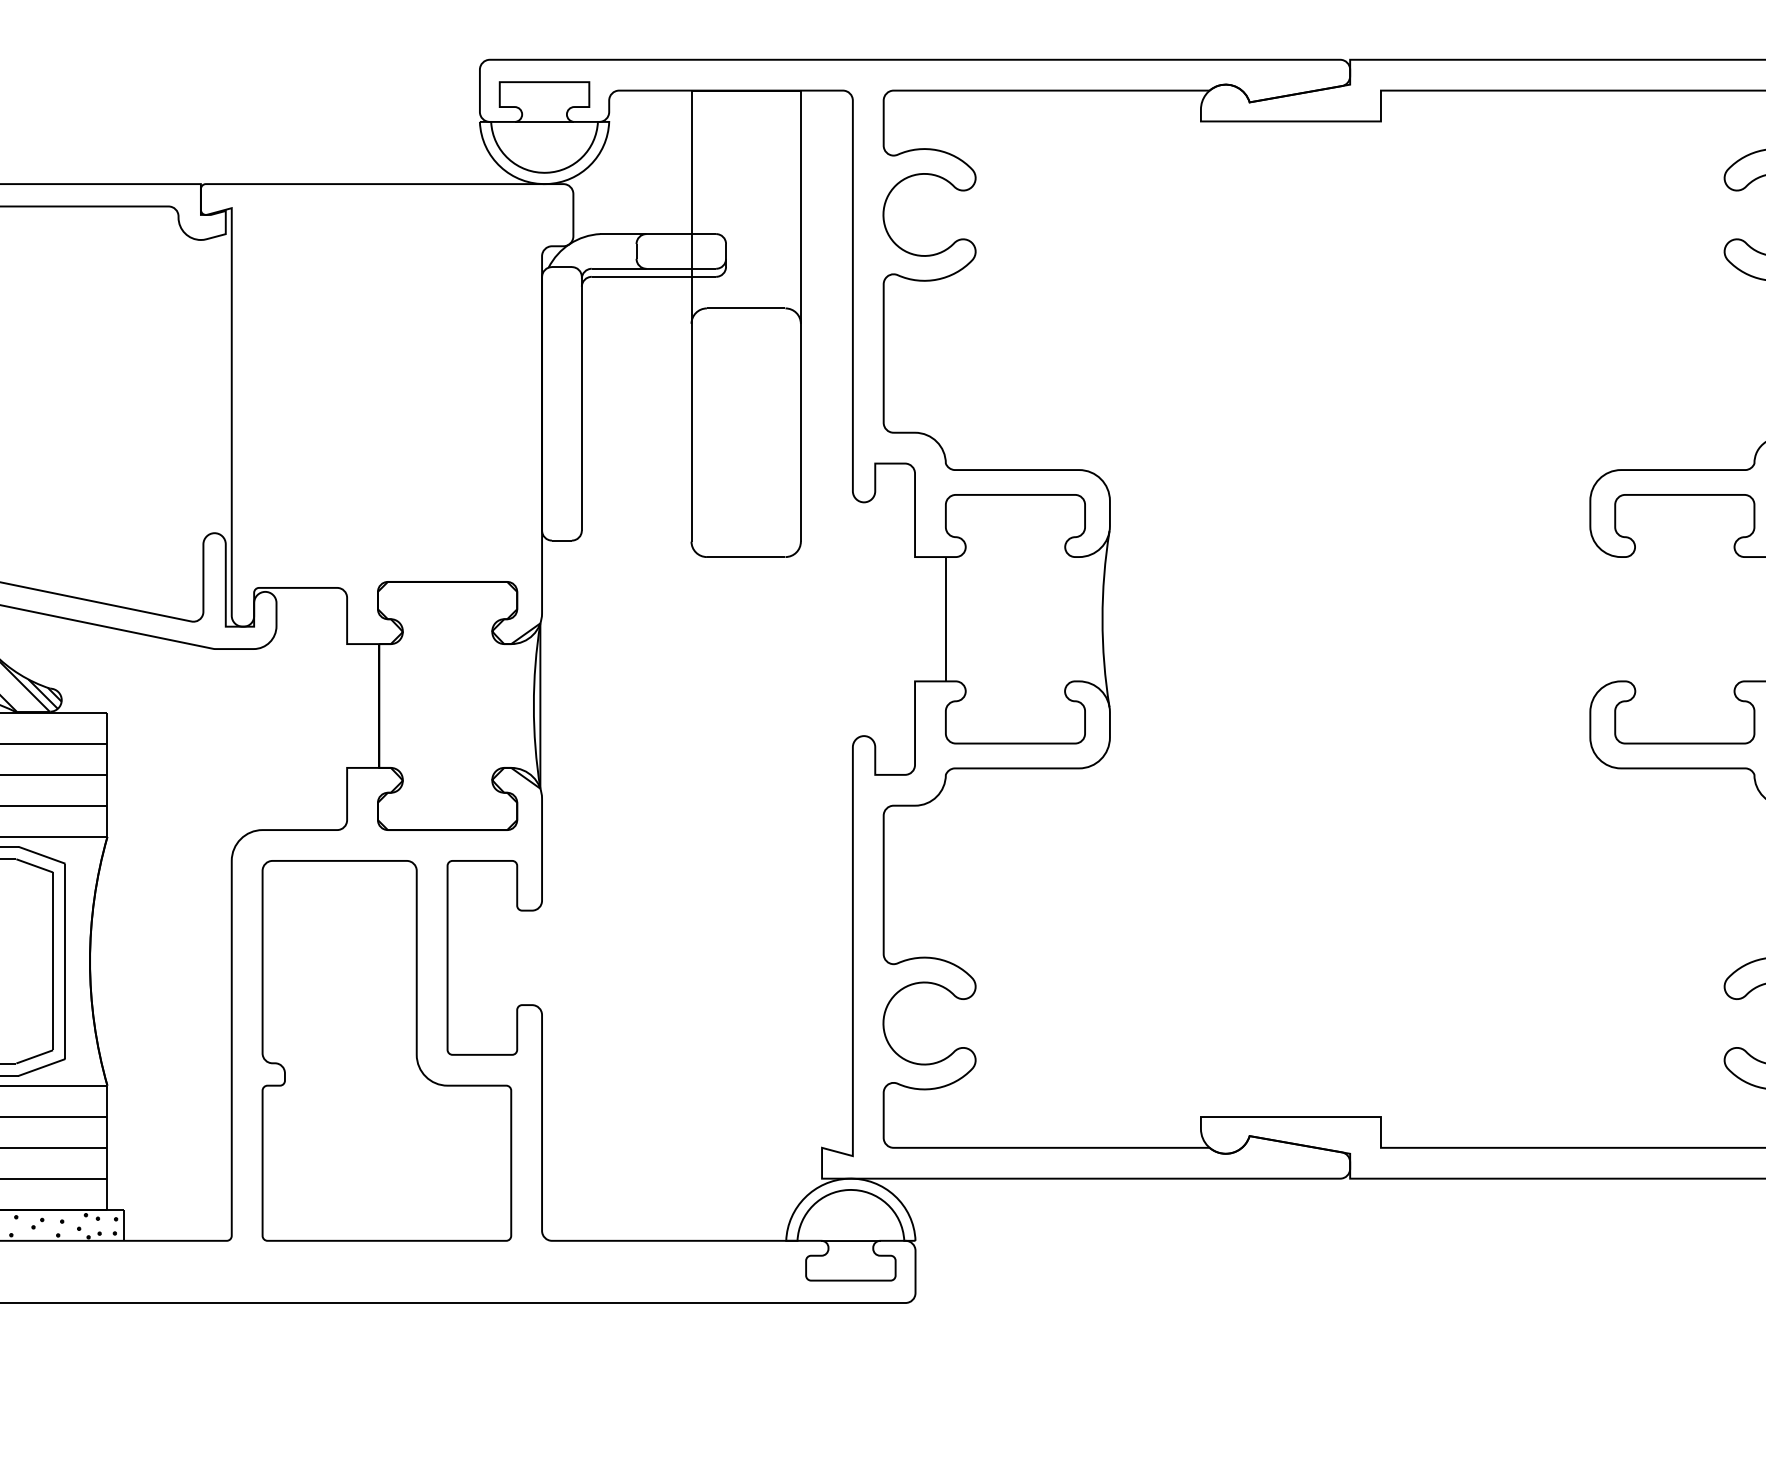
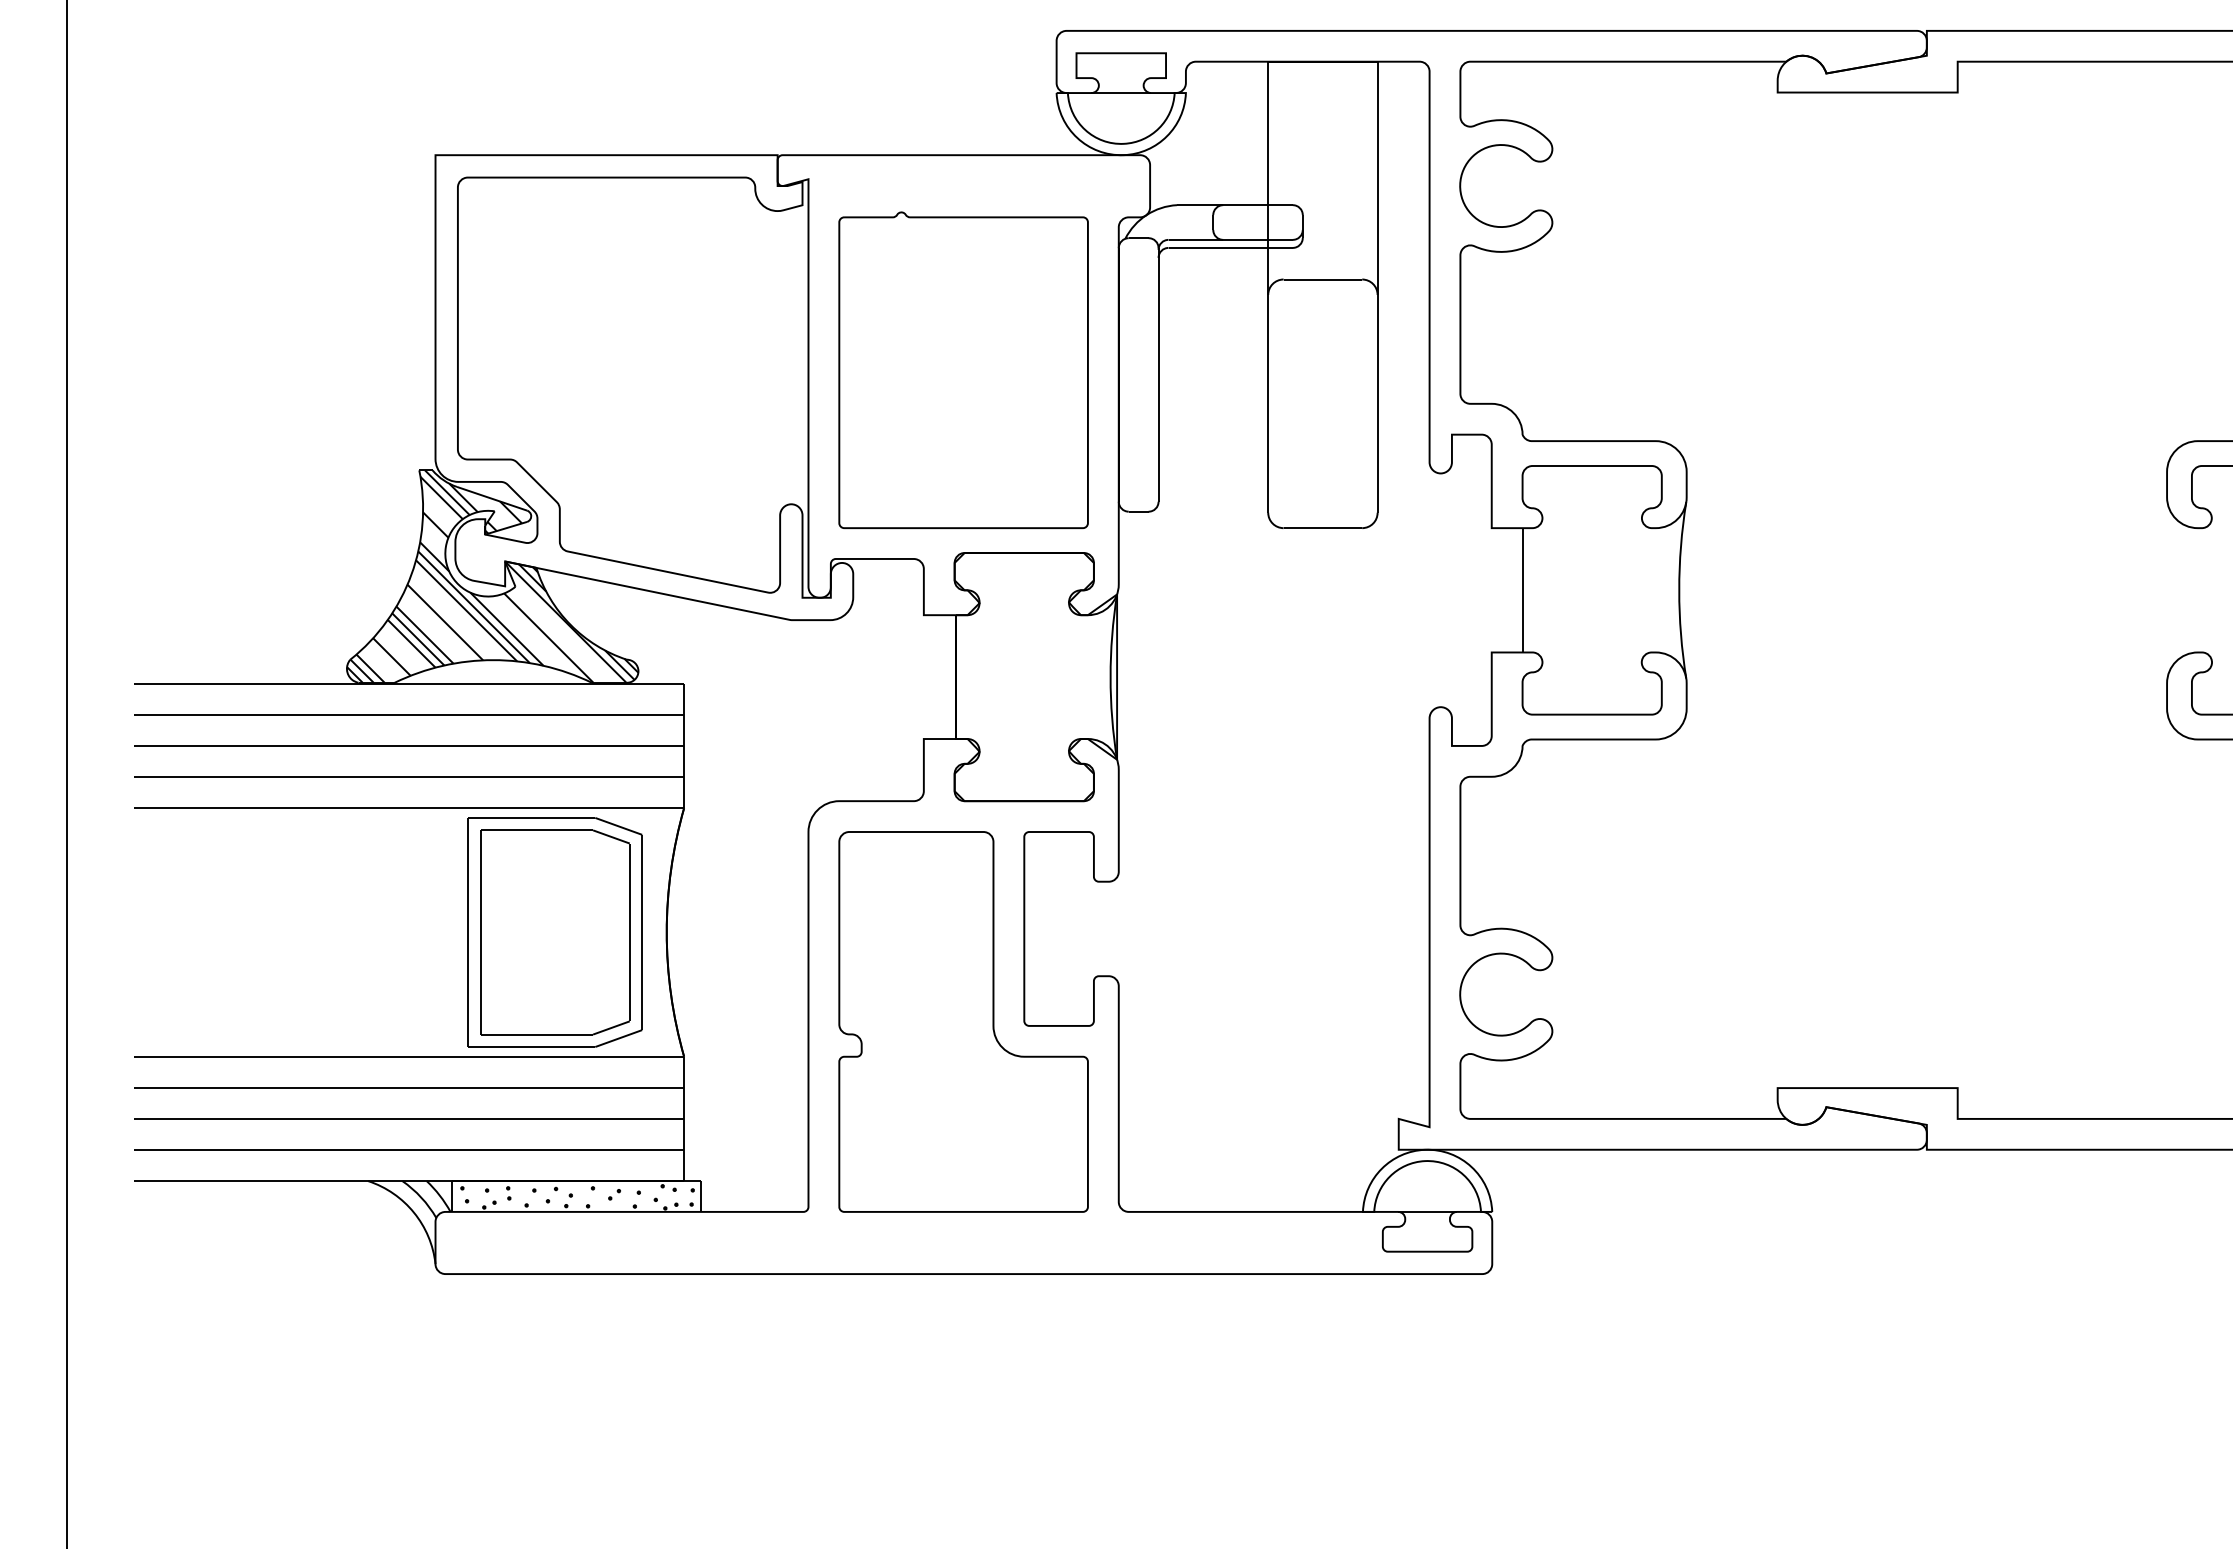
part: (386, 398) -> (963, 369), added

